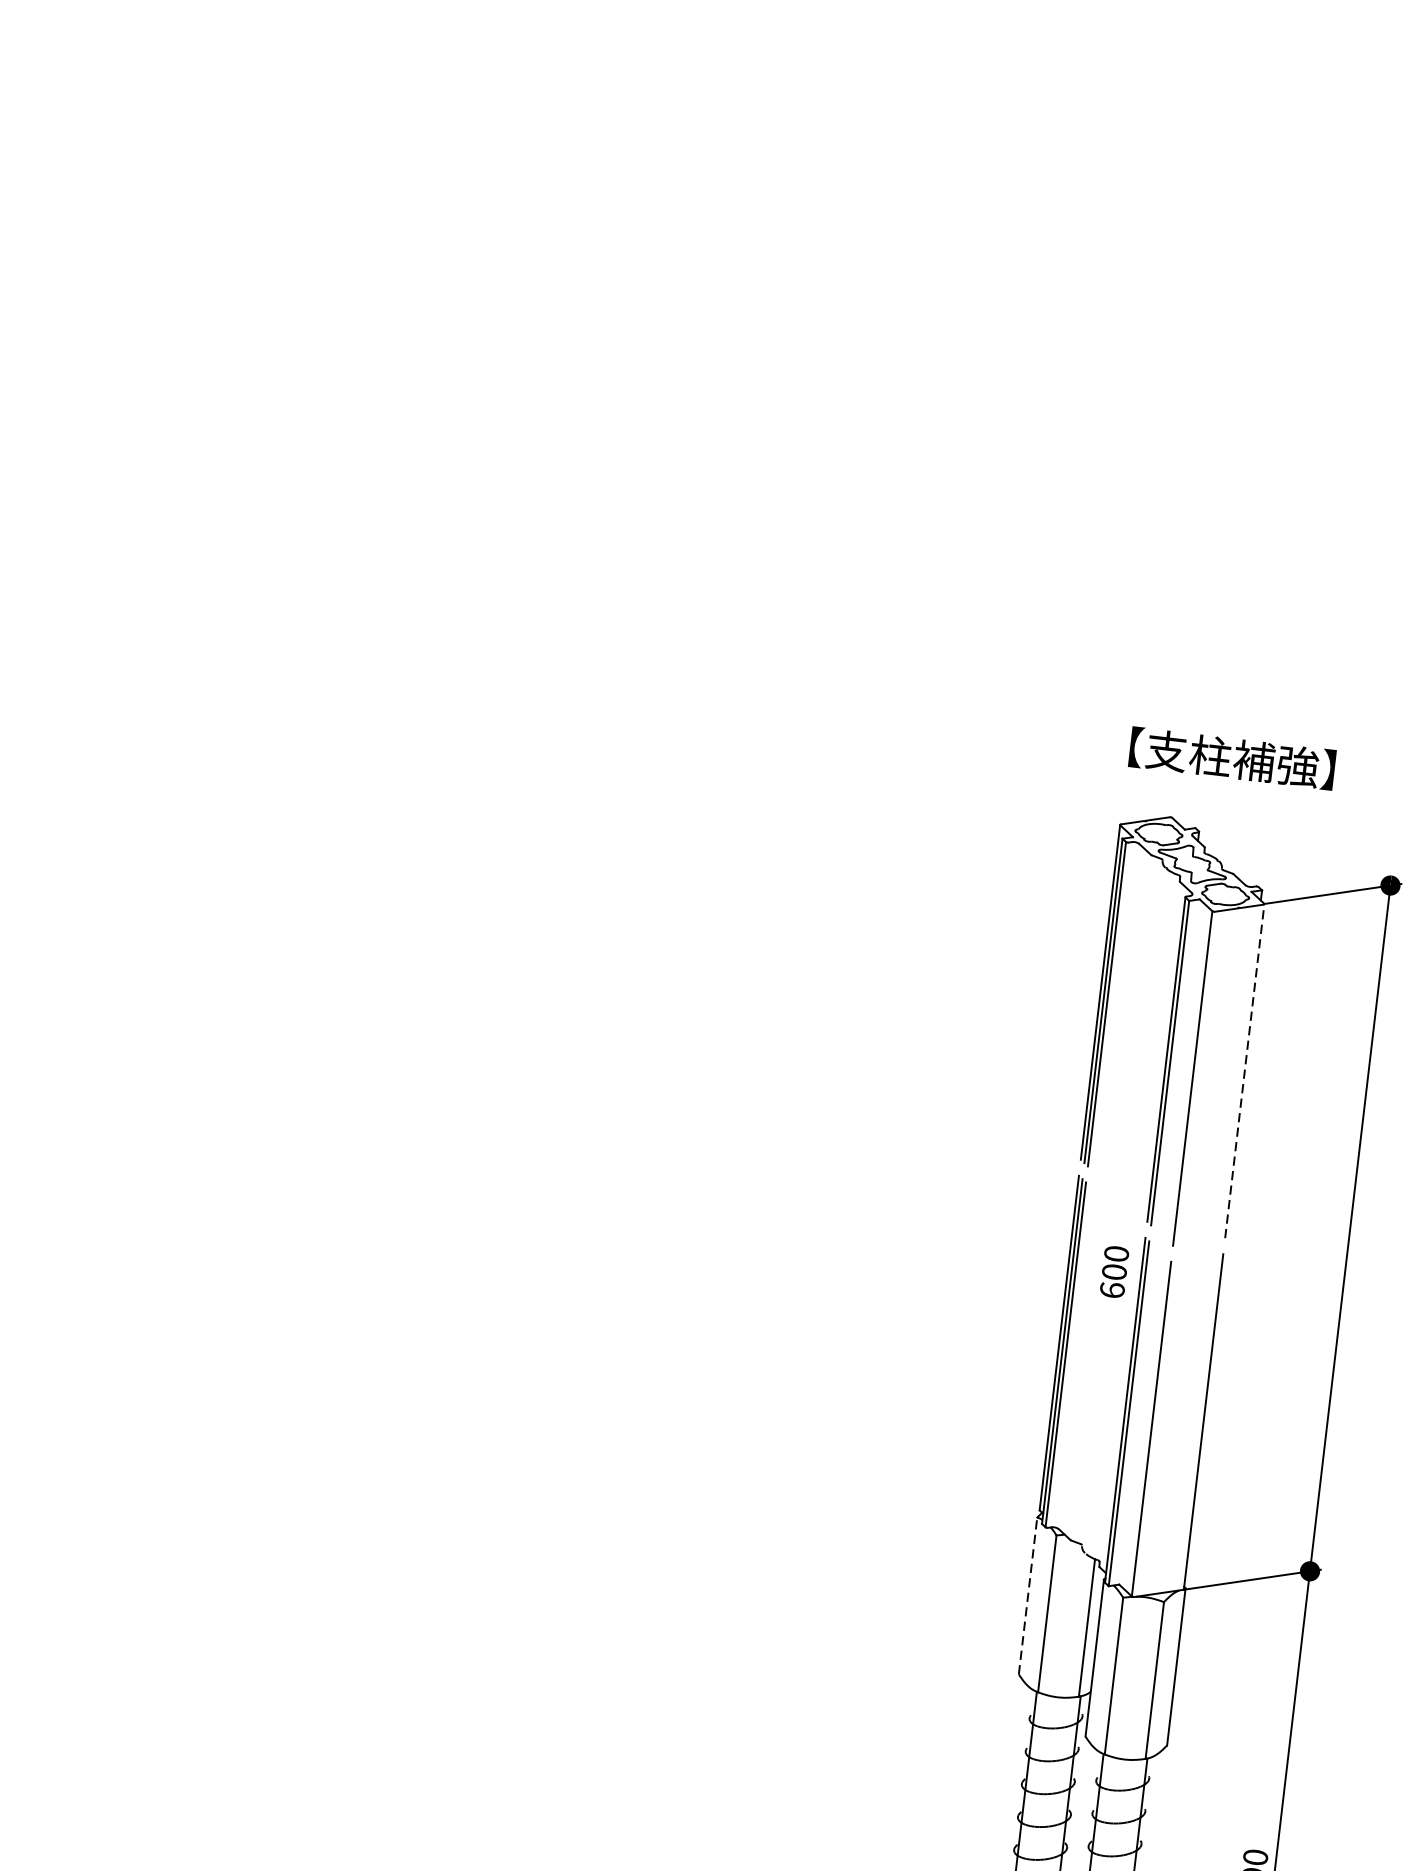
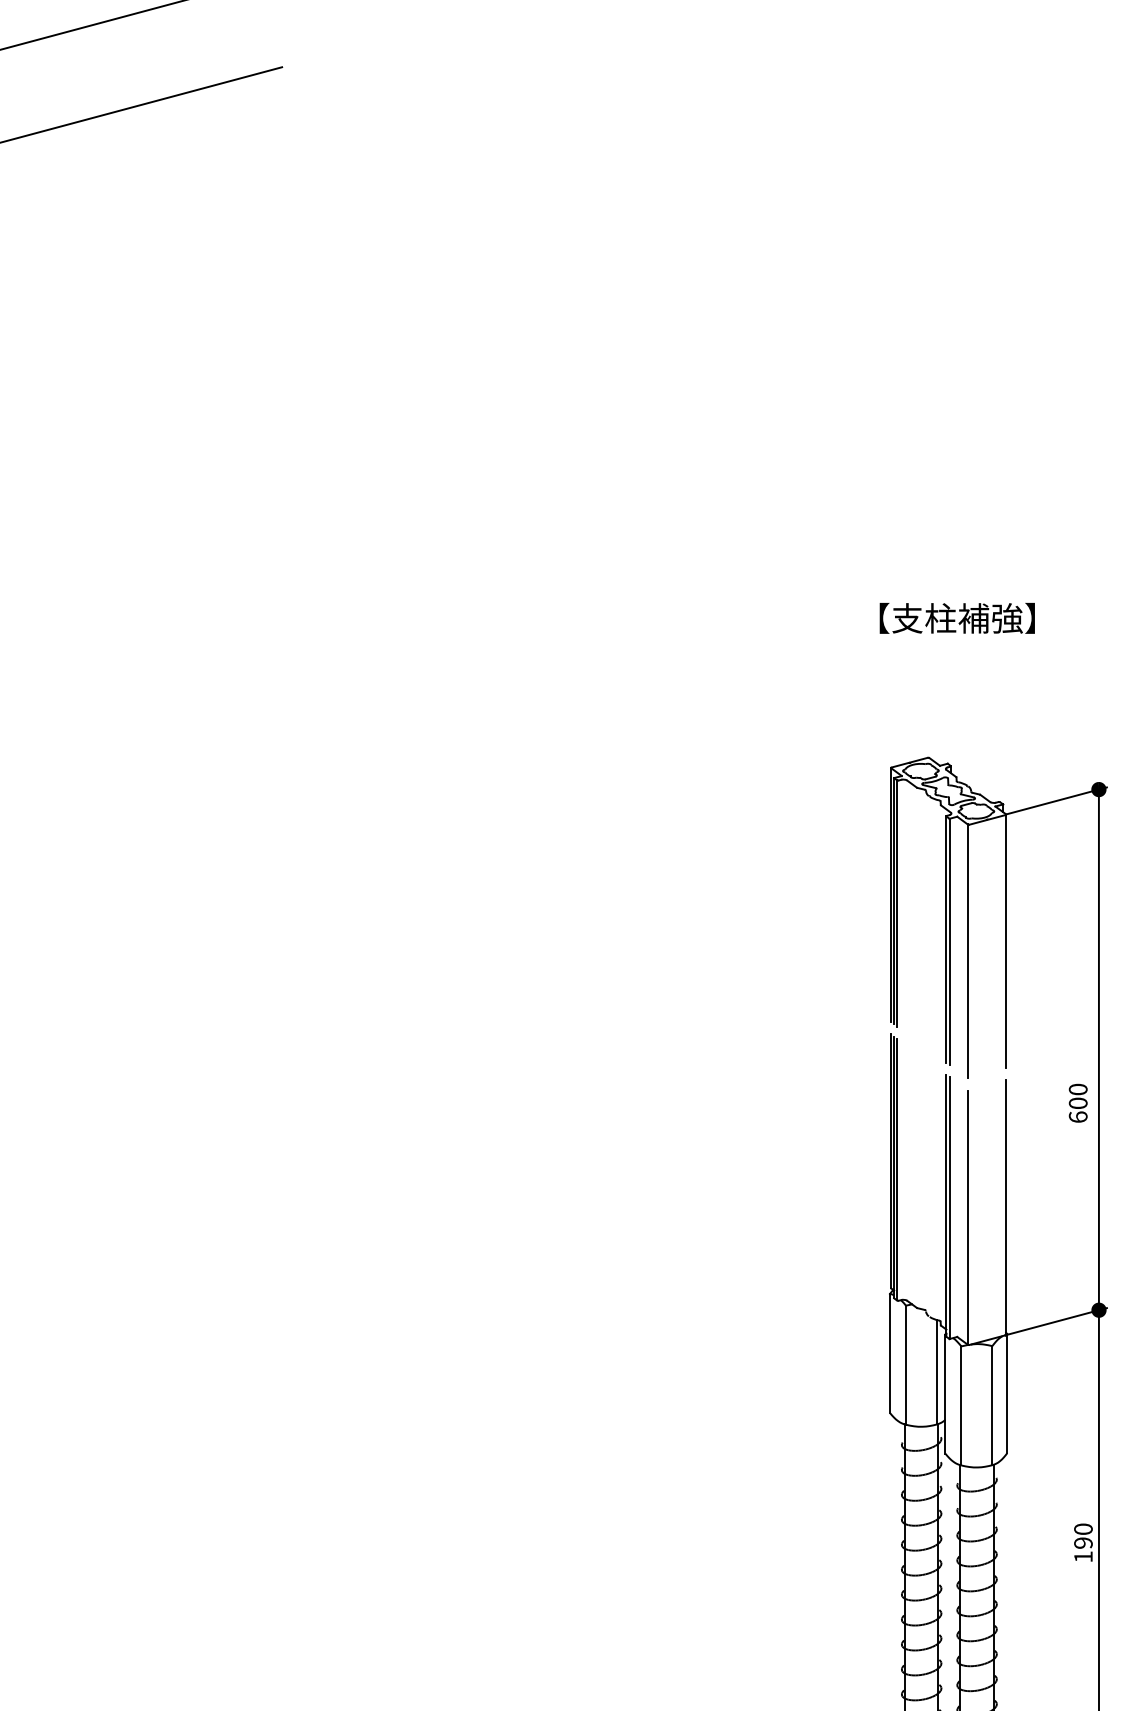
text: (1231, 758) -> (956, 618), moved
line: (1245, 1071) -> (1006, 941), dashed -> solid
text: (1113, 1270) -> (1077, 1102), moved
line: (1027, 1595) -> (889, 1353), dashed -> solid

